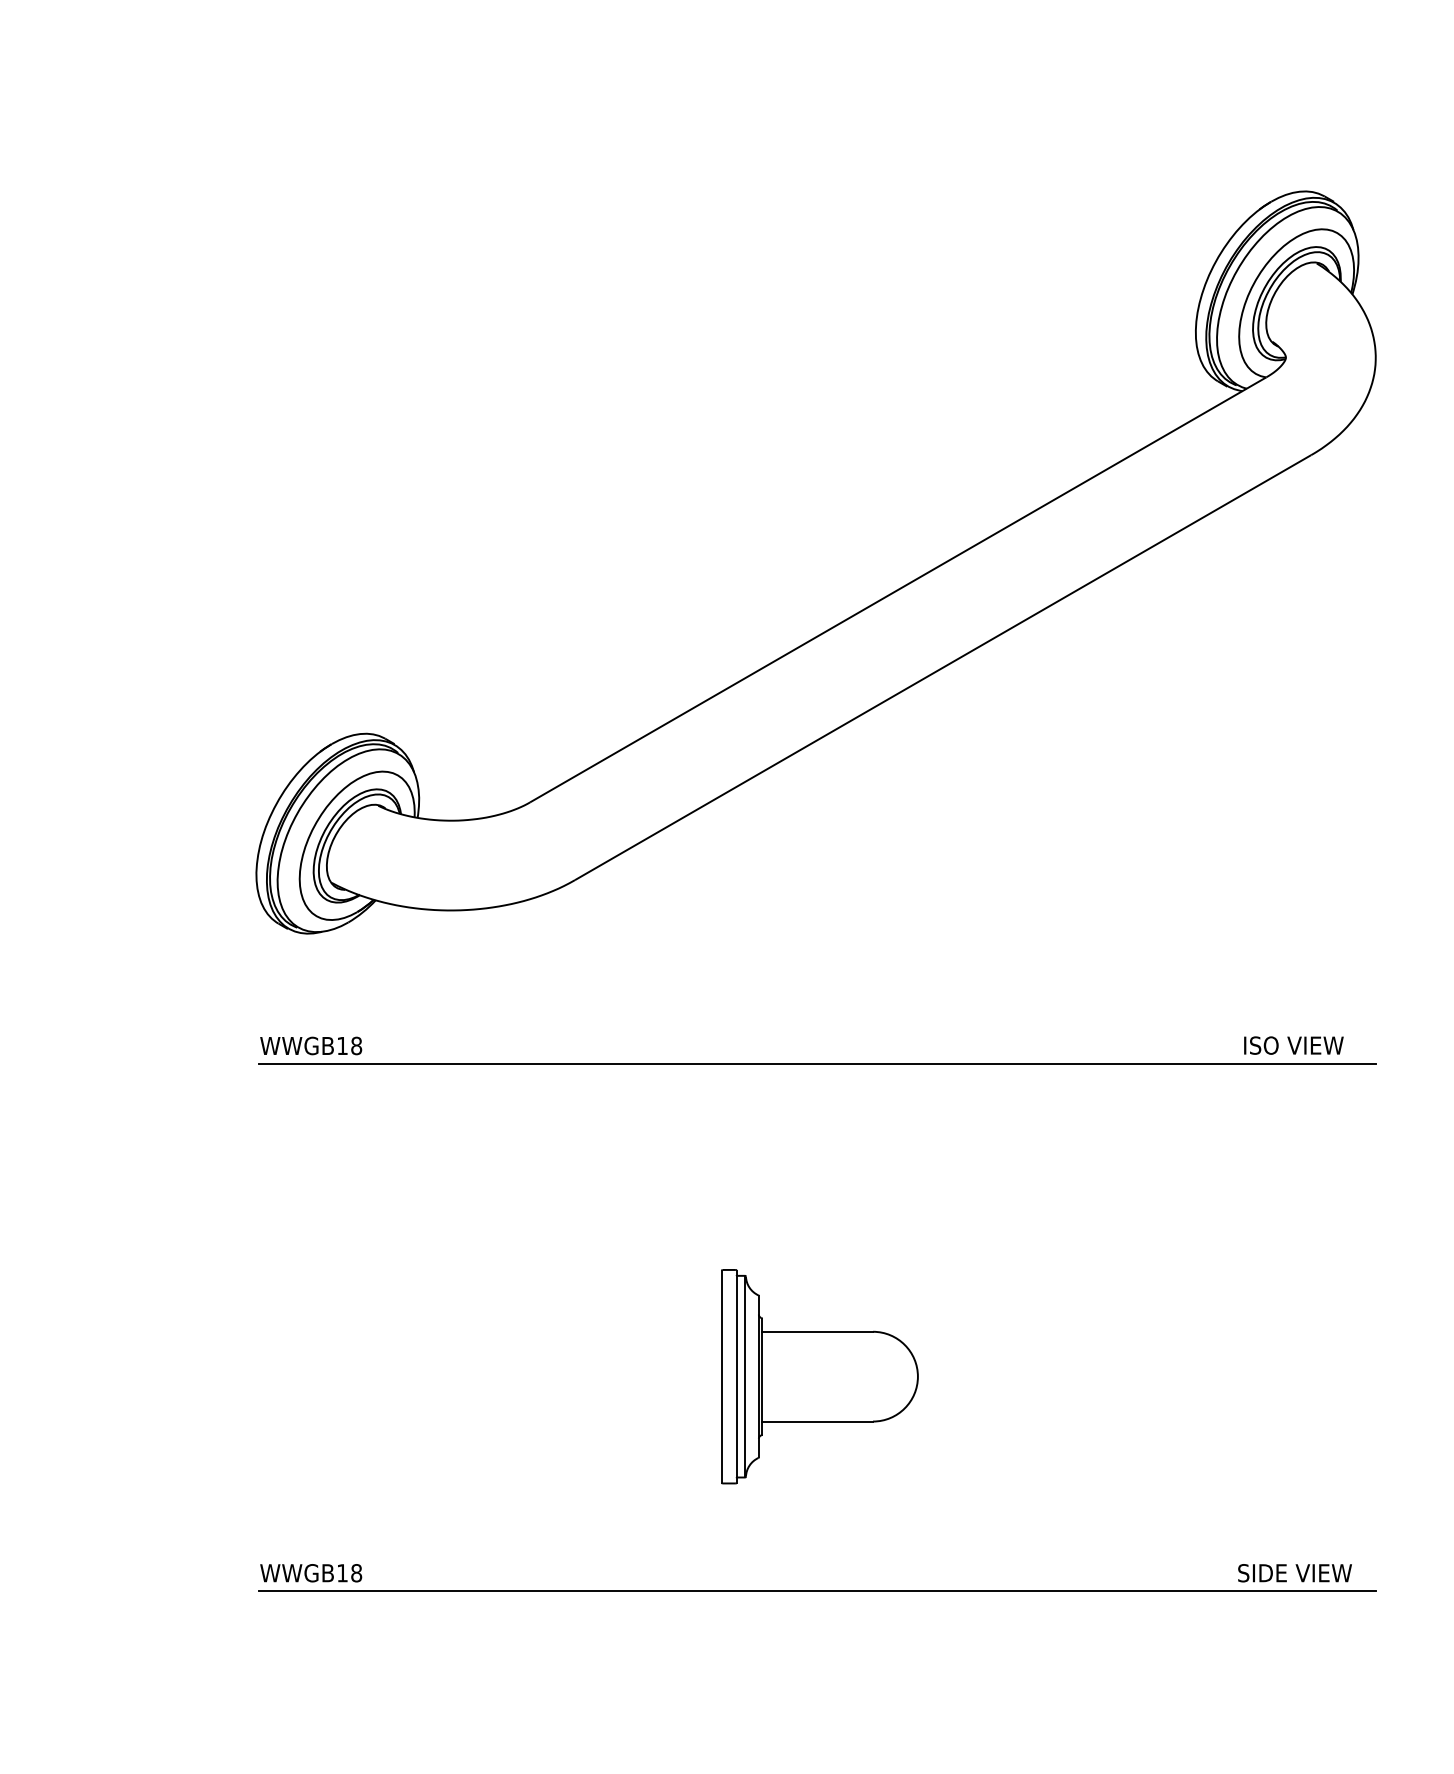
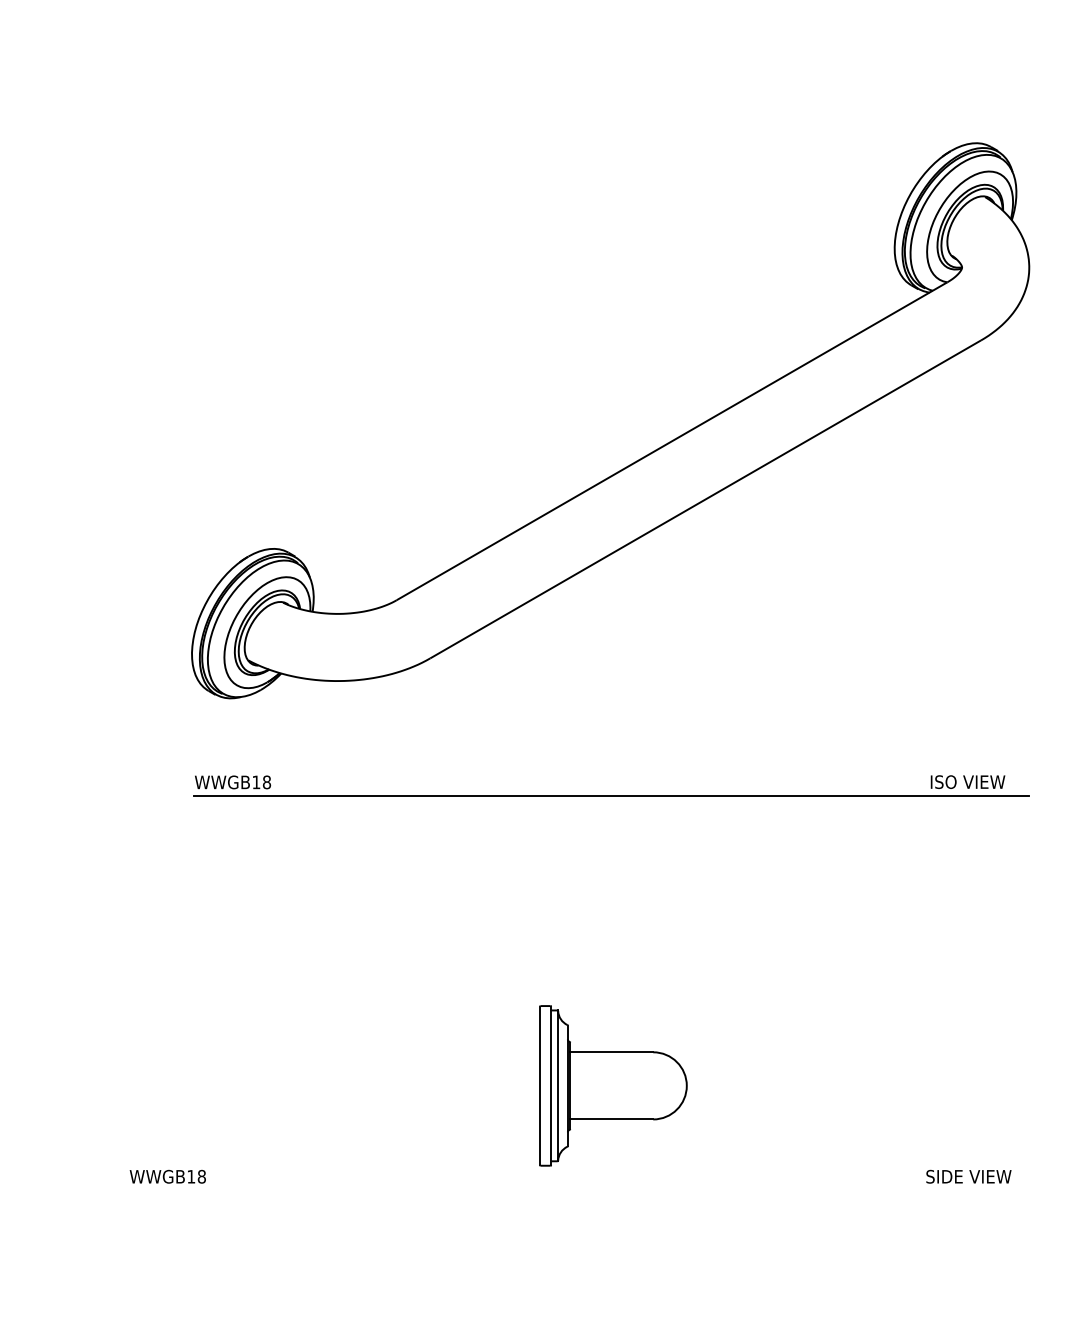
part: (819, 1376) -> (613, 1085), moved
text: (311, 1573) -> (168, 1177), moved
line: (817, 1591) -> (611, 1190), removed

